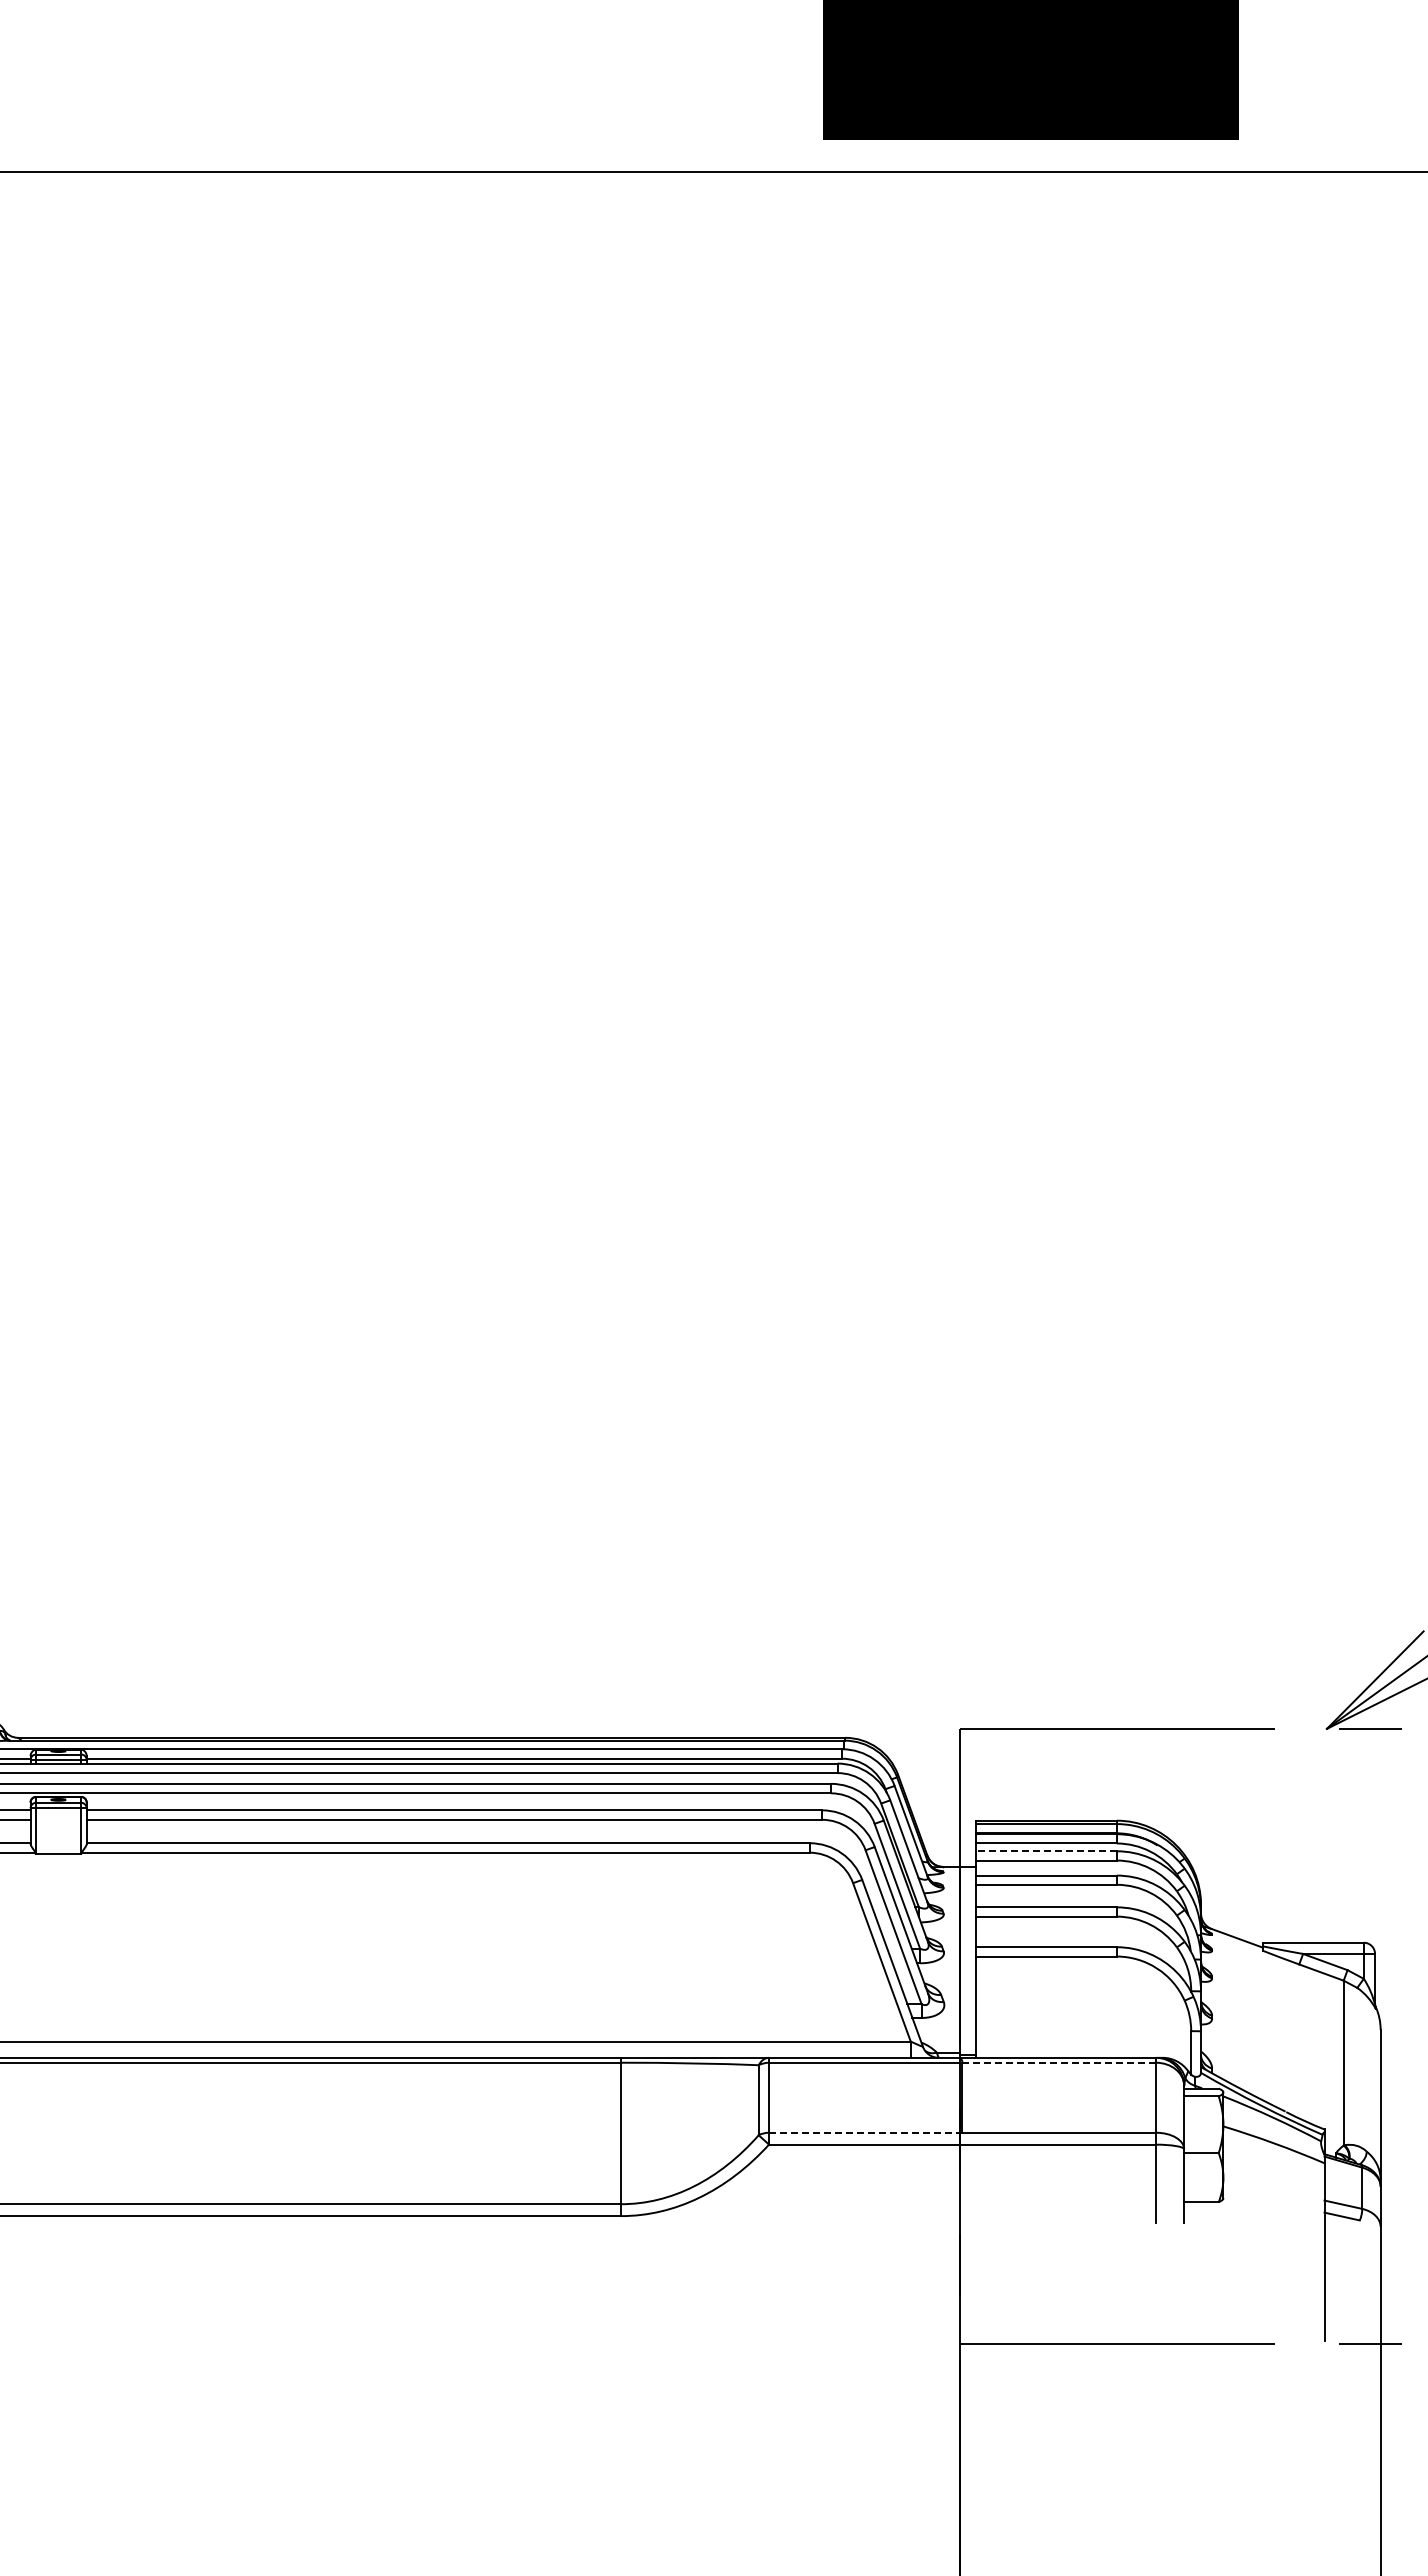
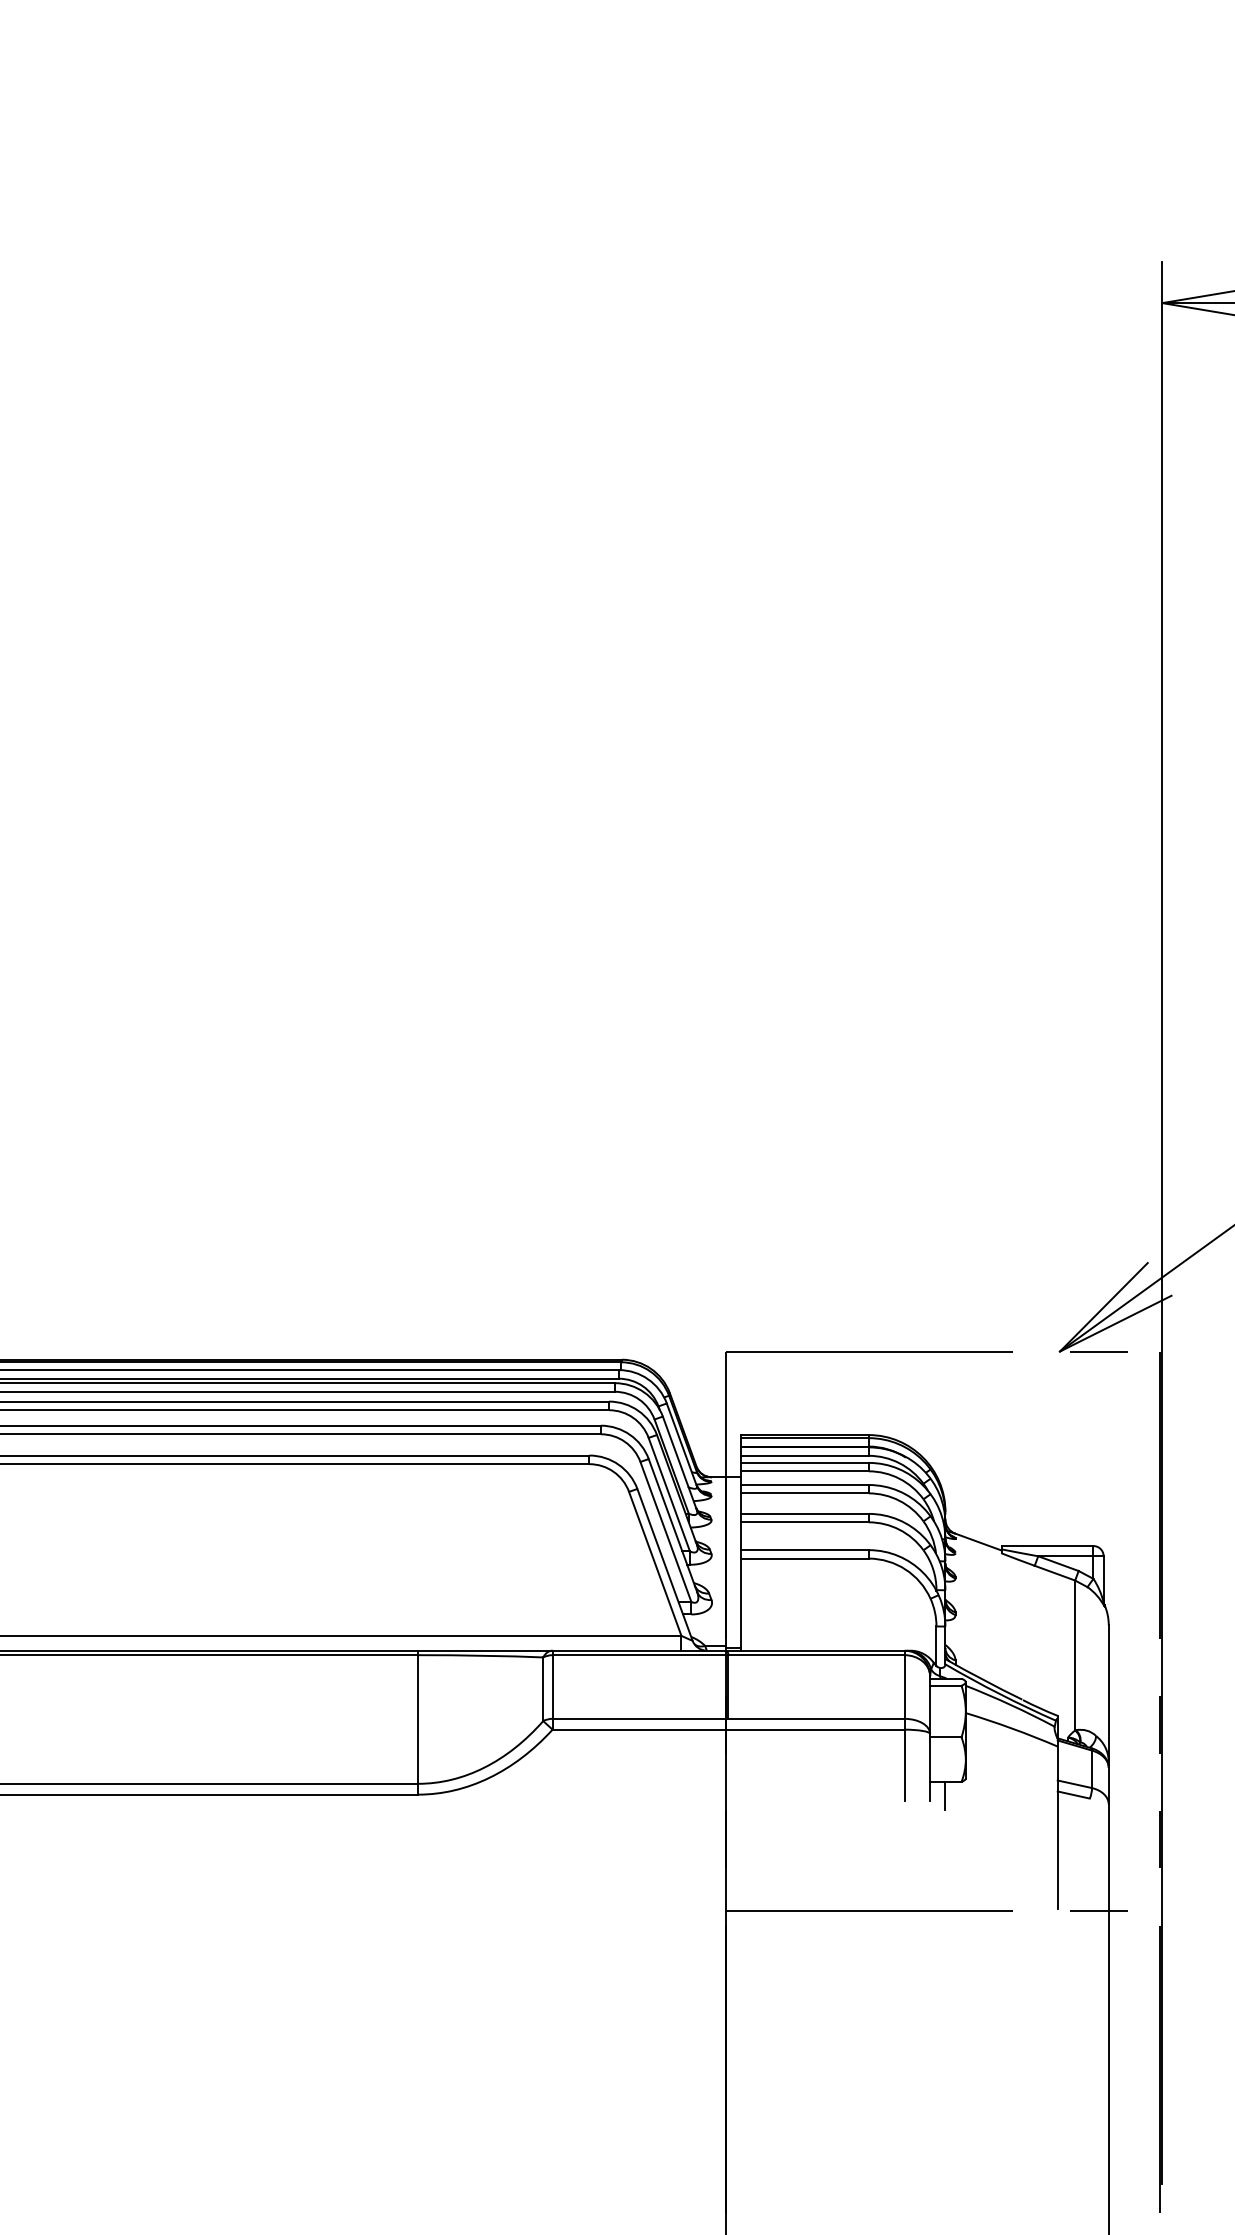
line: (1046, 1851) -> (804, 1463), dashed -> solid
line: (1059, 2062) -> (816, 1654), dashed -> solid
line: (864, 2132) -> (639, 1718), dashed -> solid
line: (1201, 2217) -> (945, 1795), added

